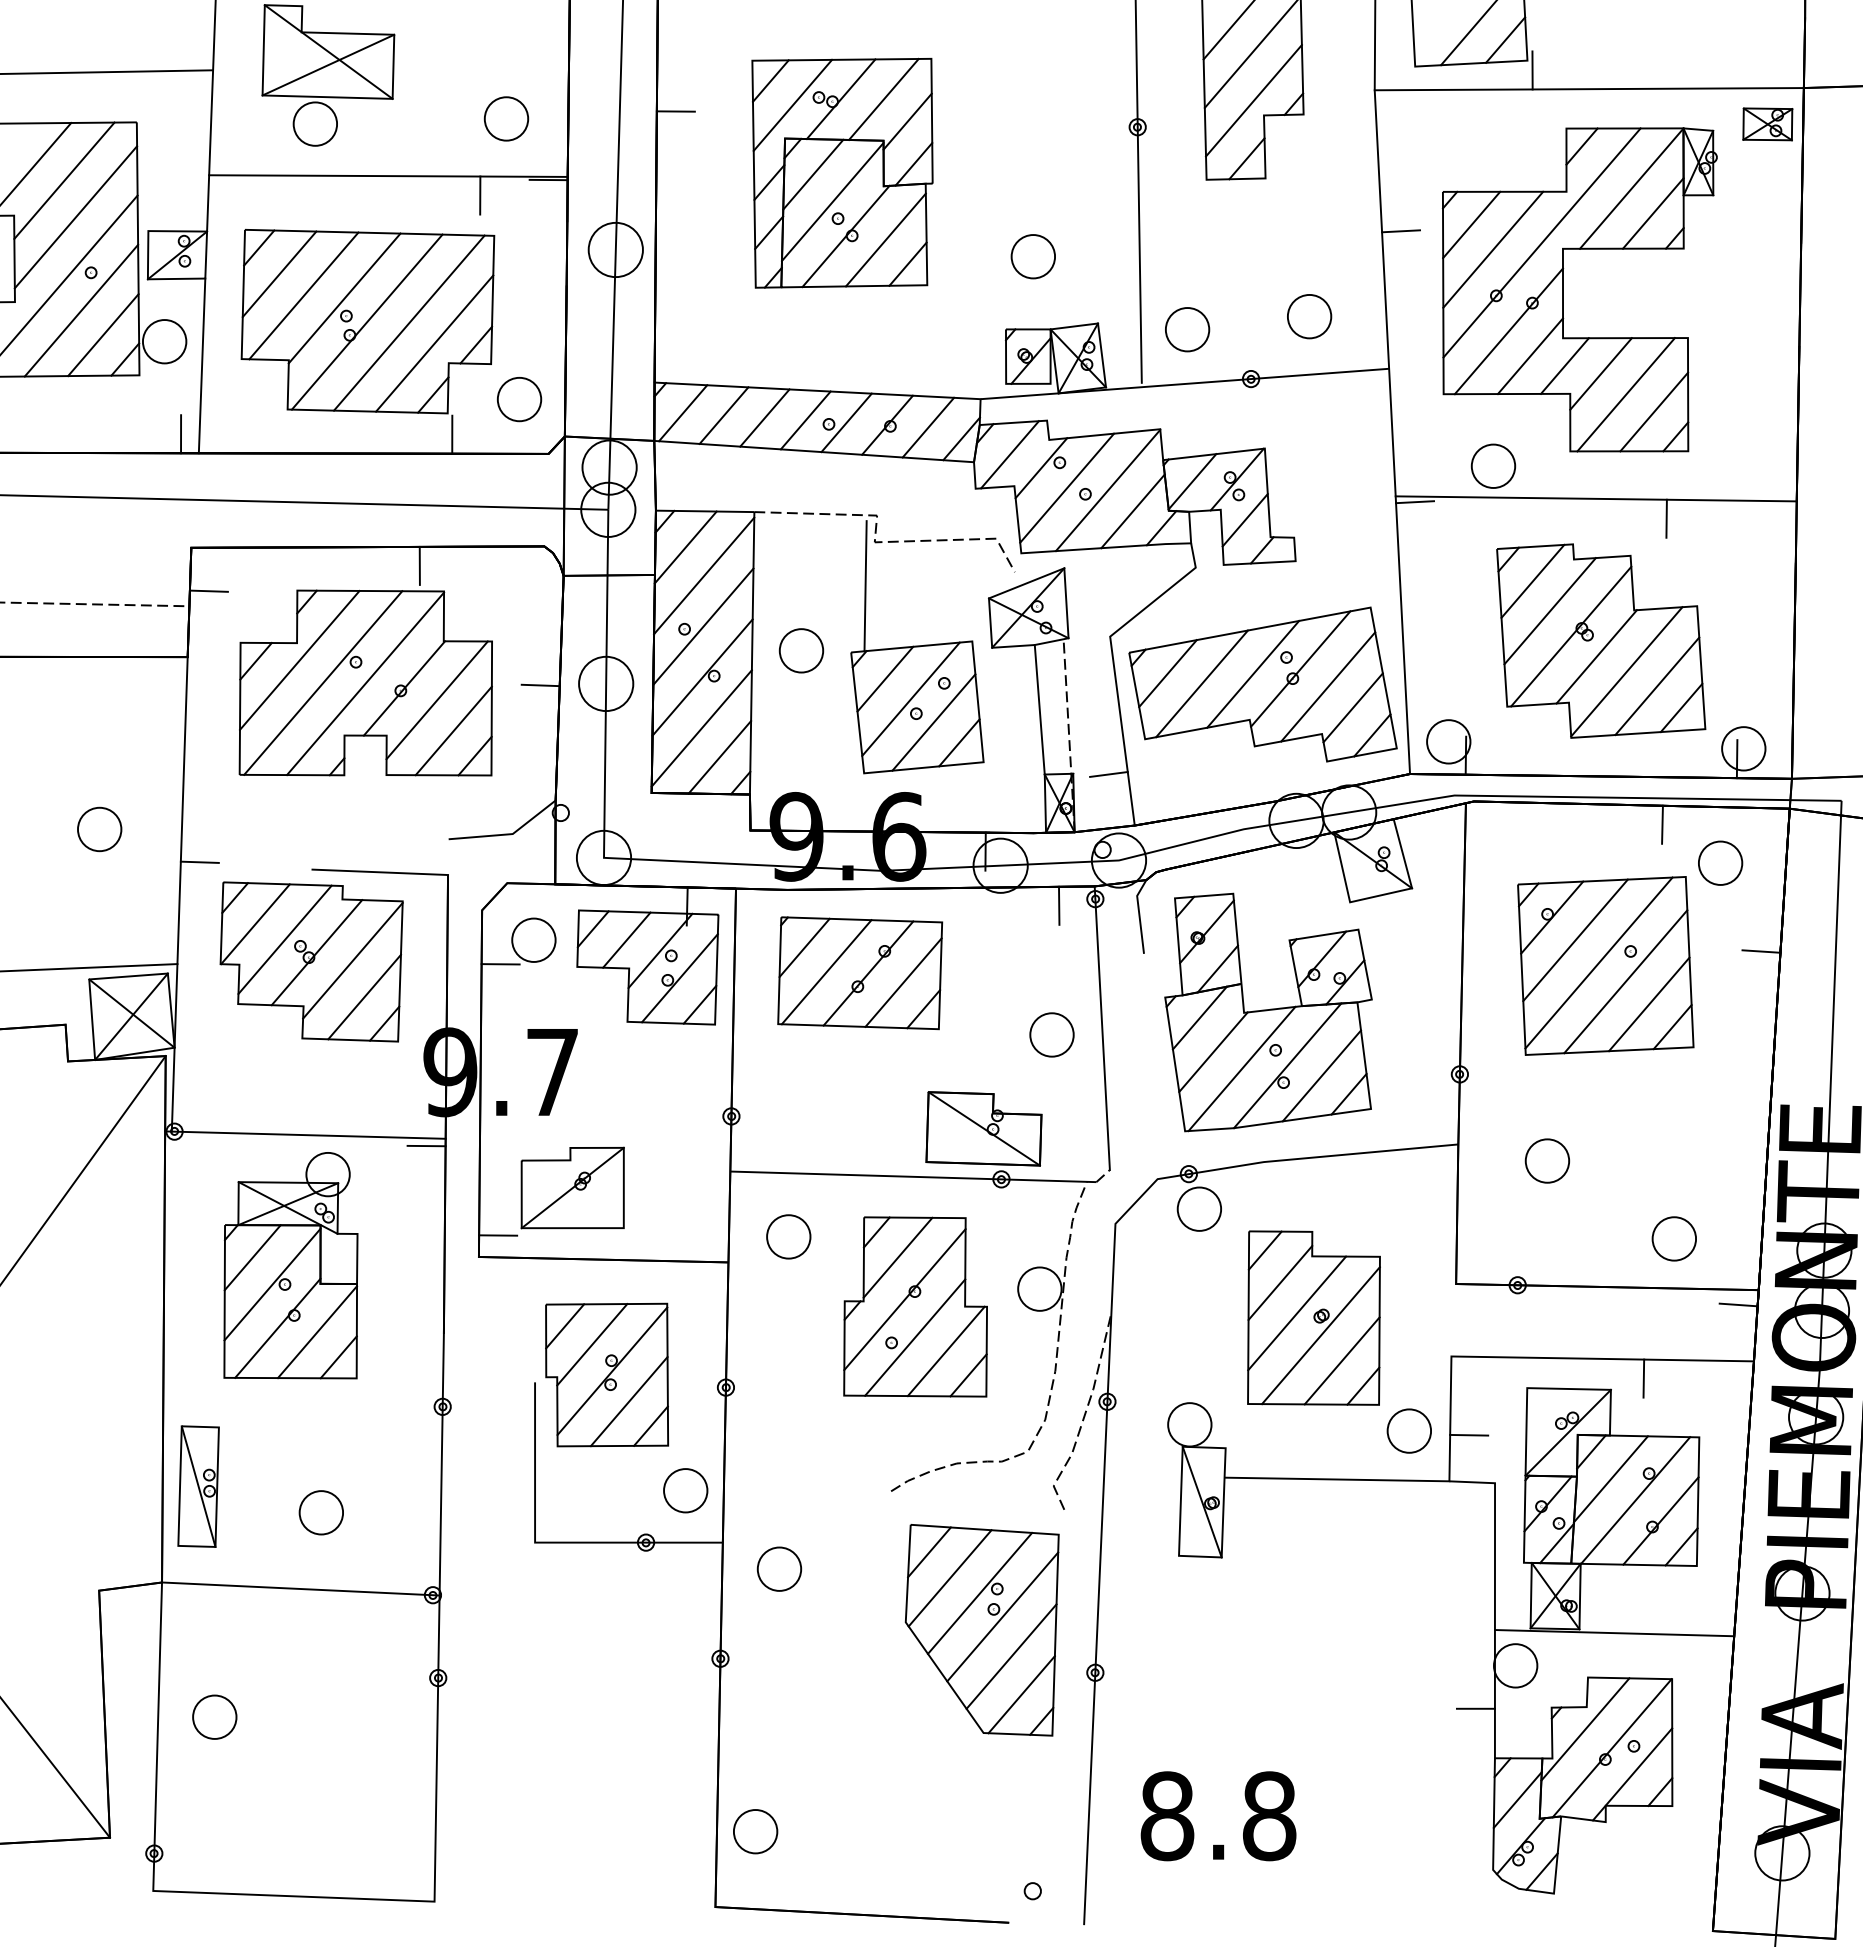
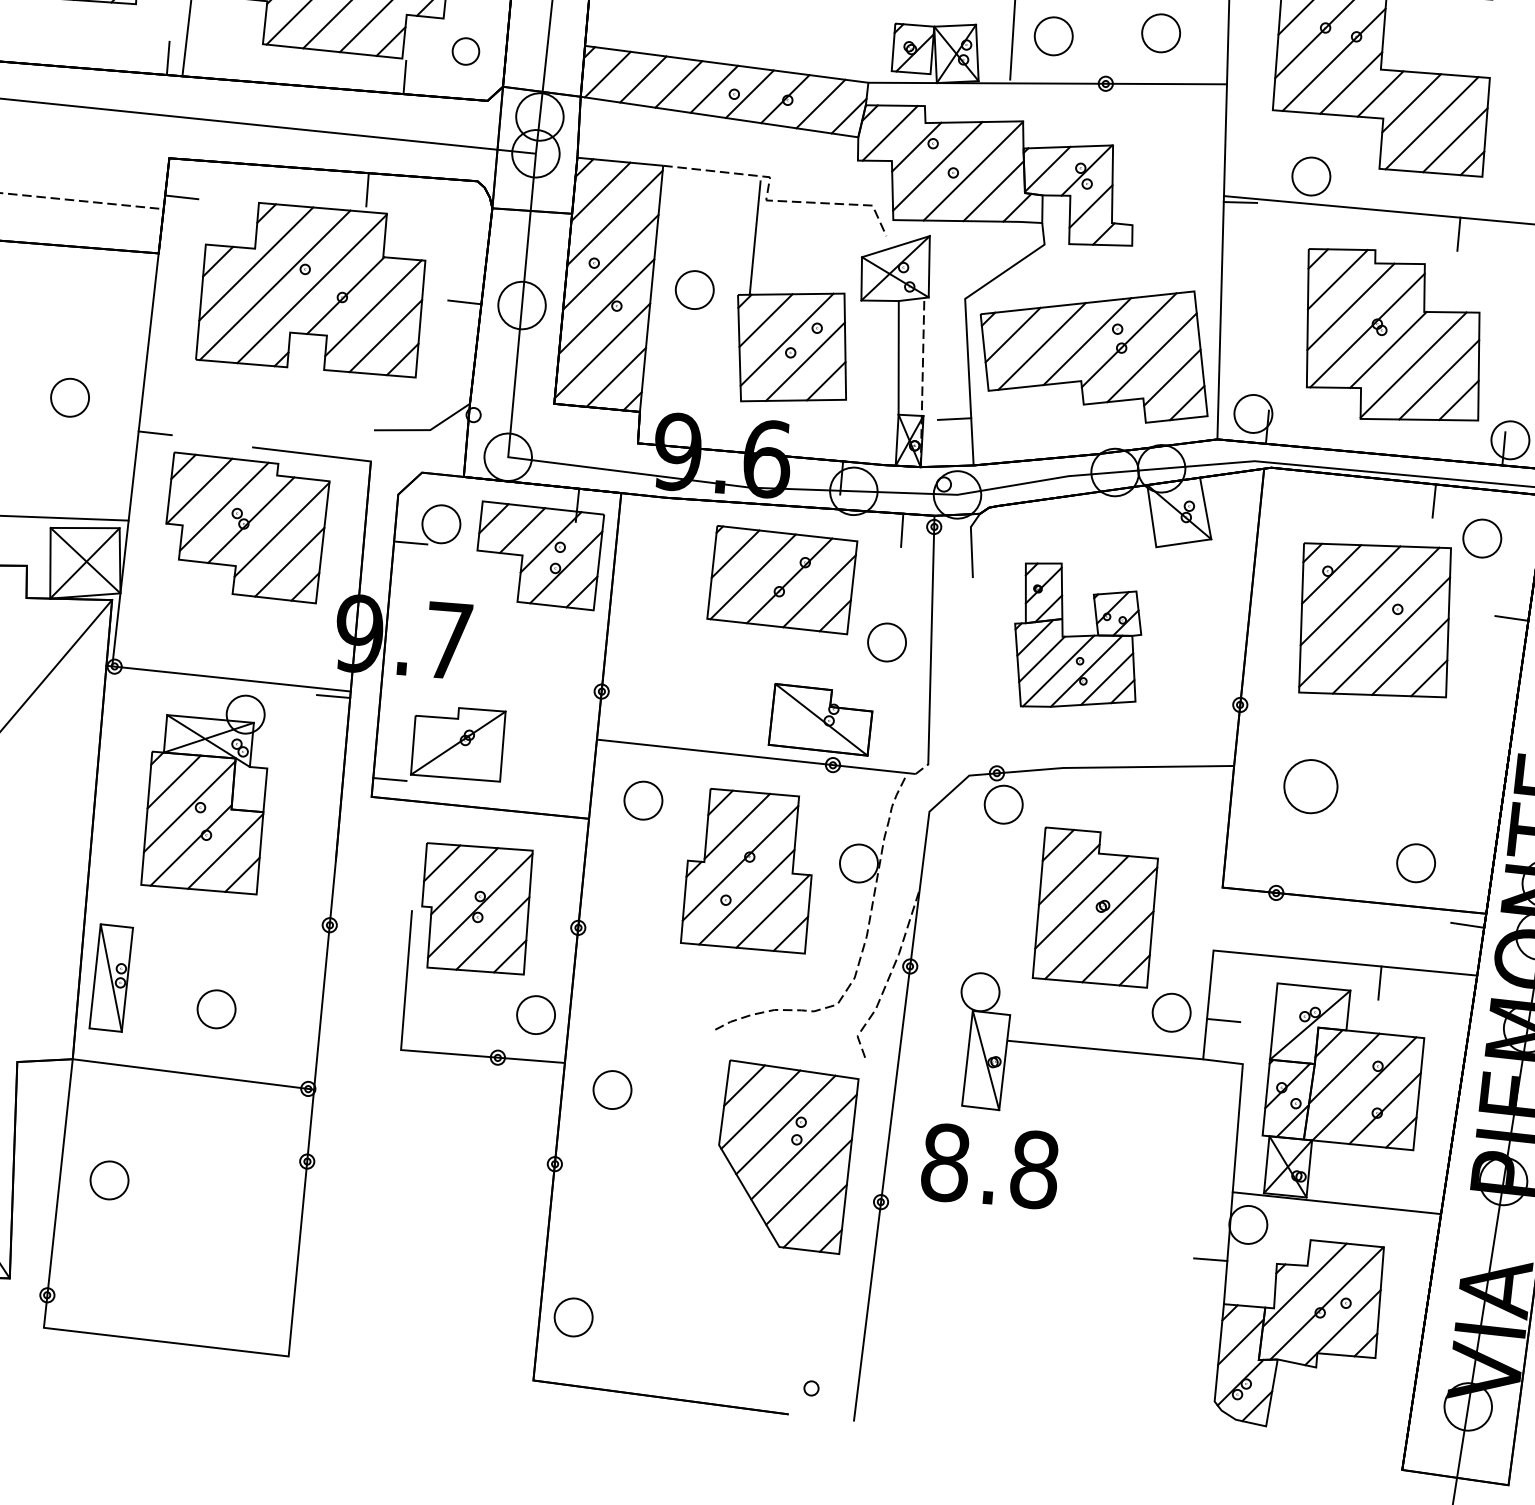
part: (519, 399) -> (465, 51), size x0.7
part: (860, 973) -> (782, 580), moved
part: (1268, 1012) -> (1077, 637), size x0.7
part: (1546, 1160) -> (1309, 786), size x1.4
text: (1218, 1816) -> (990, 1166), moved

